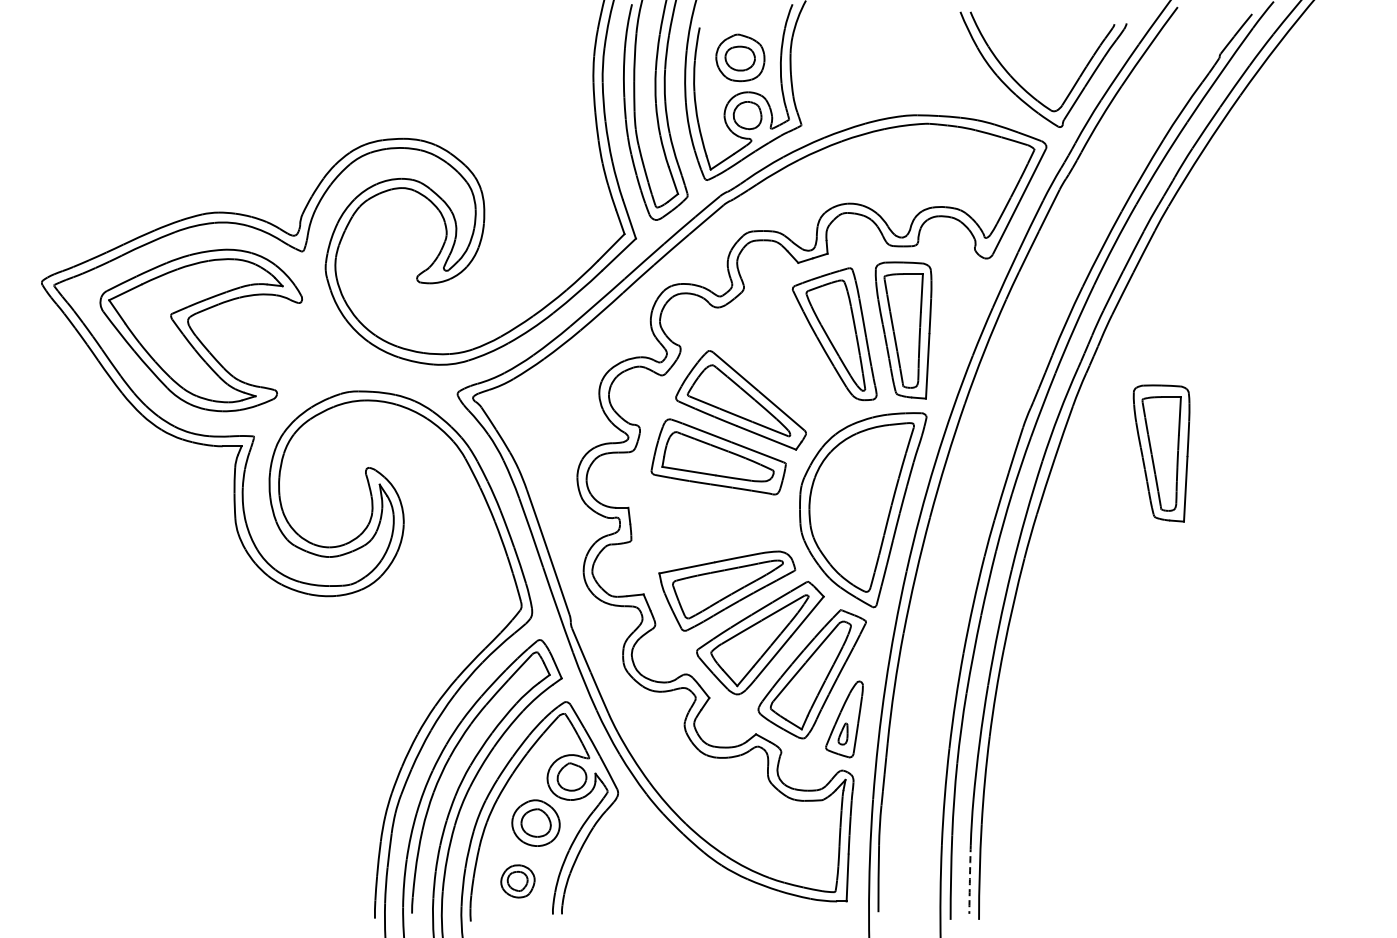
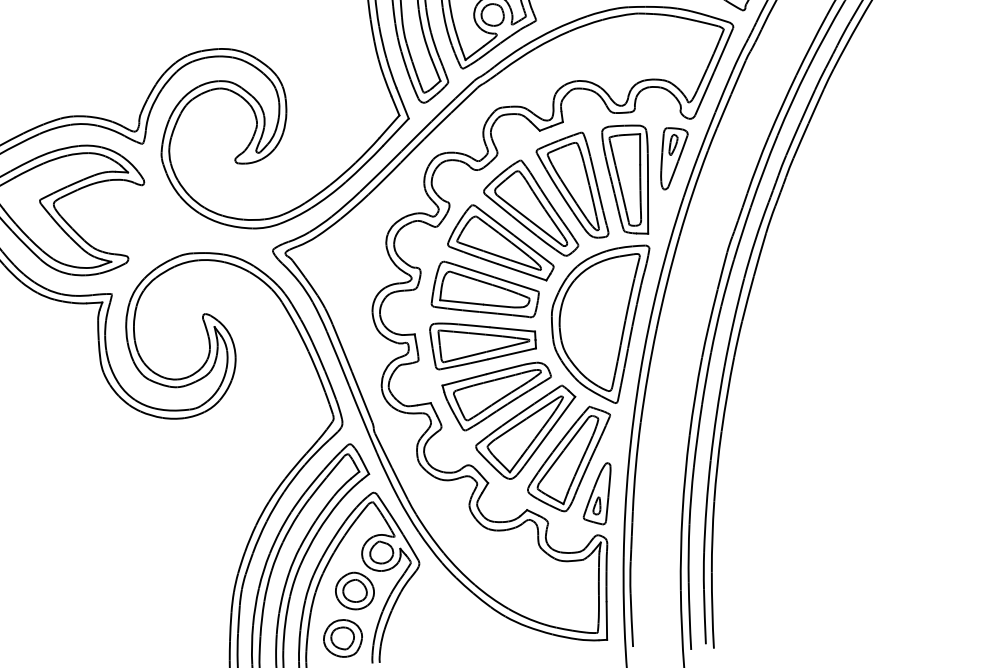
part: (964, 306) -> (674, 158), added
part: (781, 359) -> (530, 208), added
part: (1161, 453) -> (839, 267), removed
part: (712, 524) -> (482, 344), added
arc: (969, 879) -> (704, 616), dashed -> solid
part: (517, 881) -> (342, 638), size x1.43

